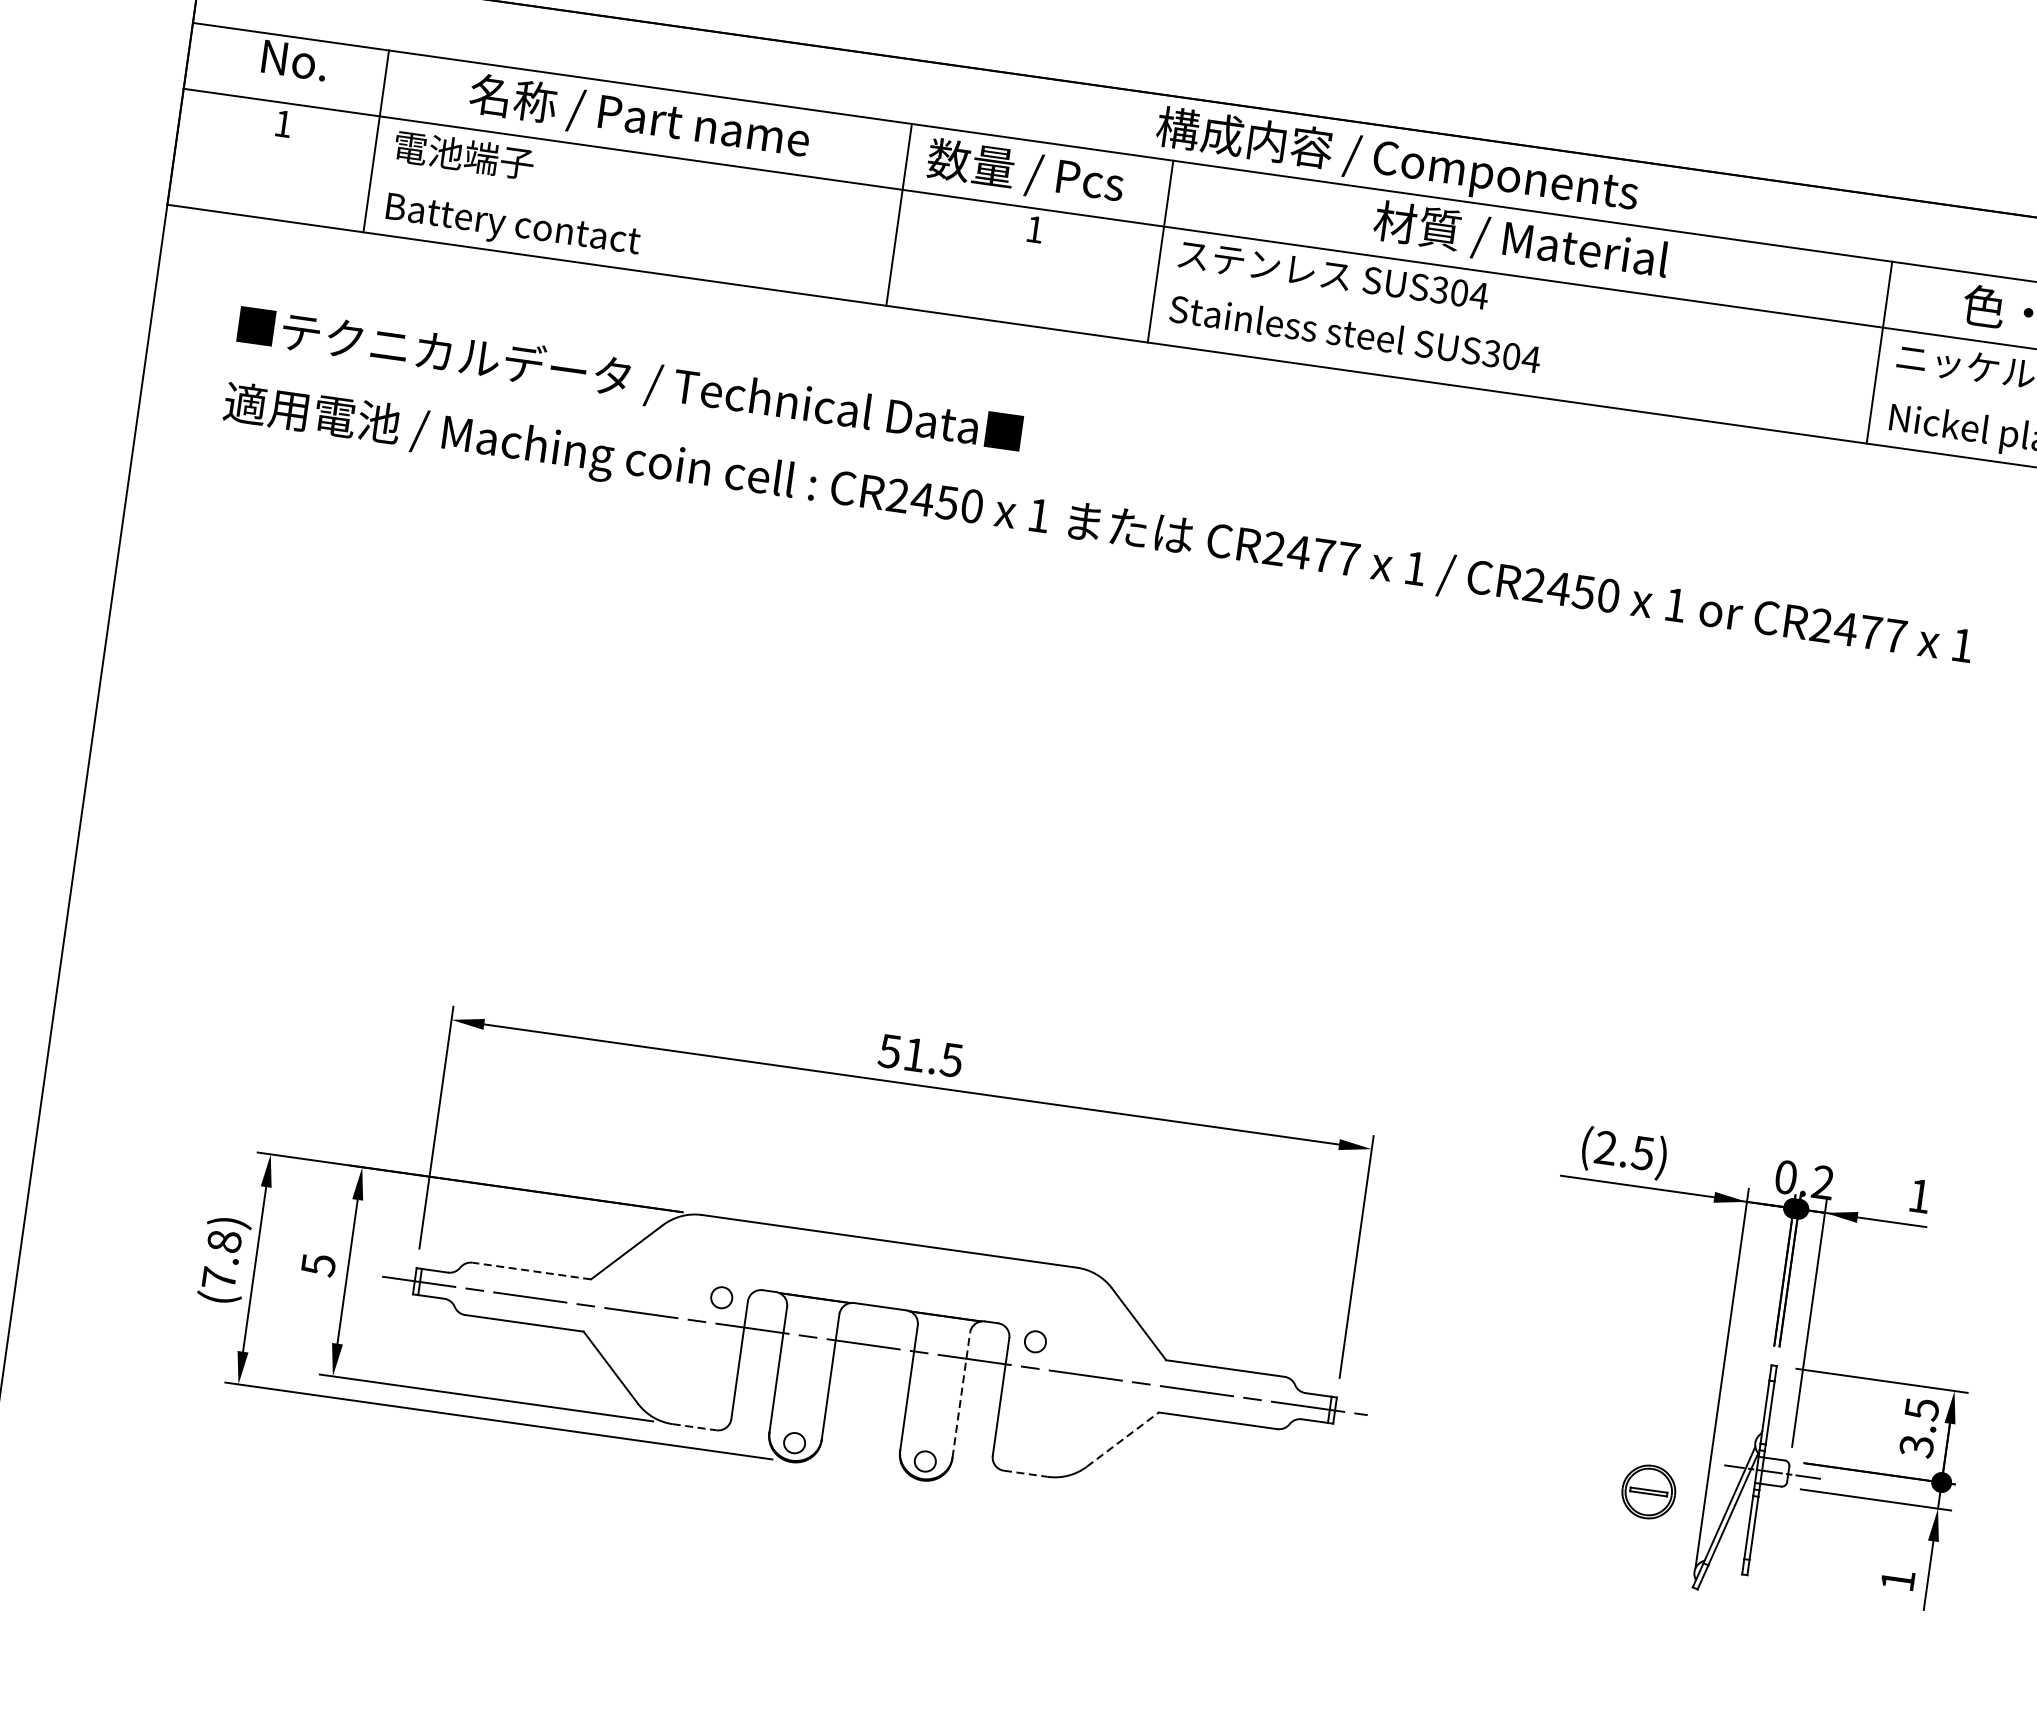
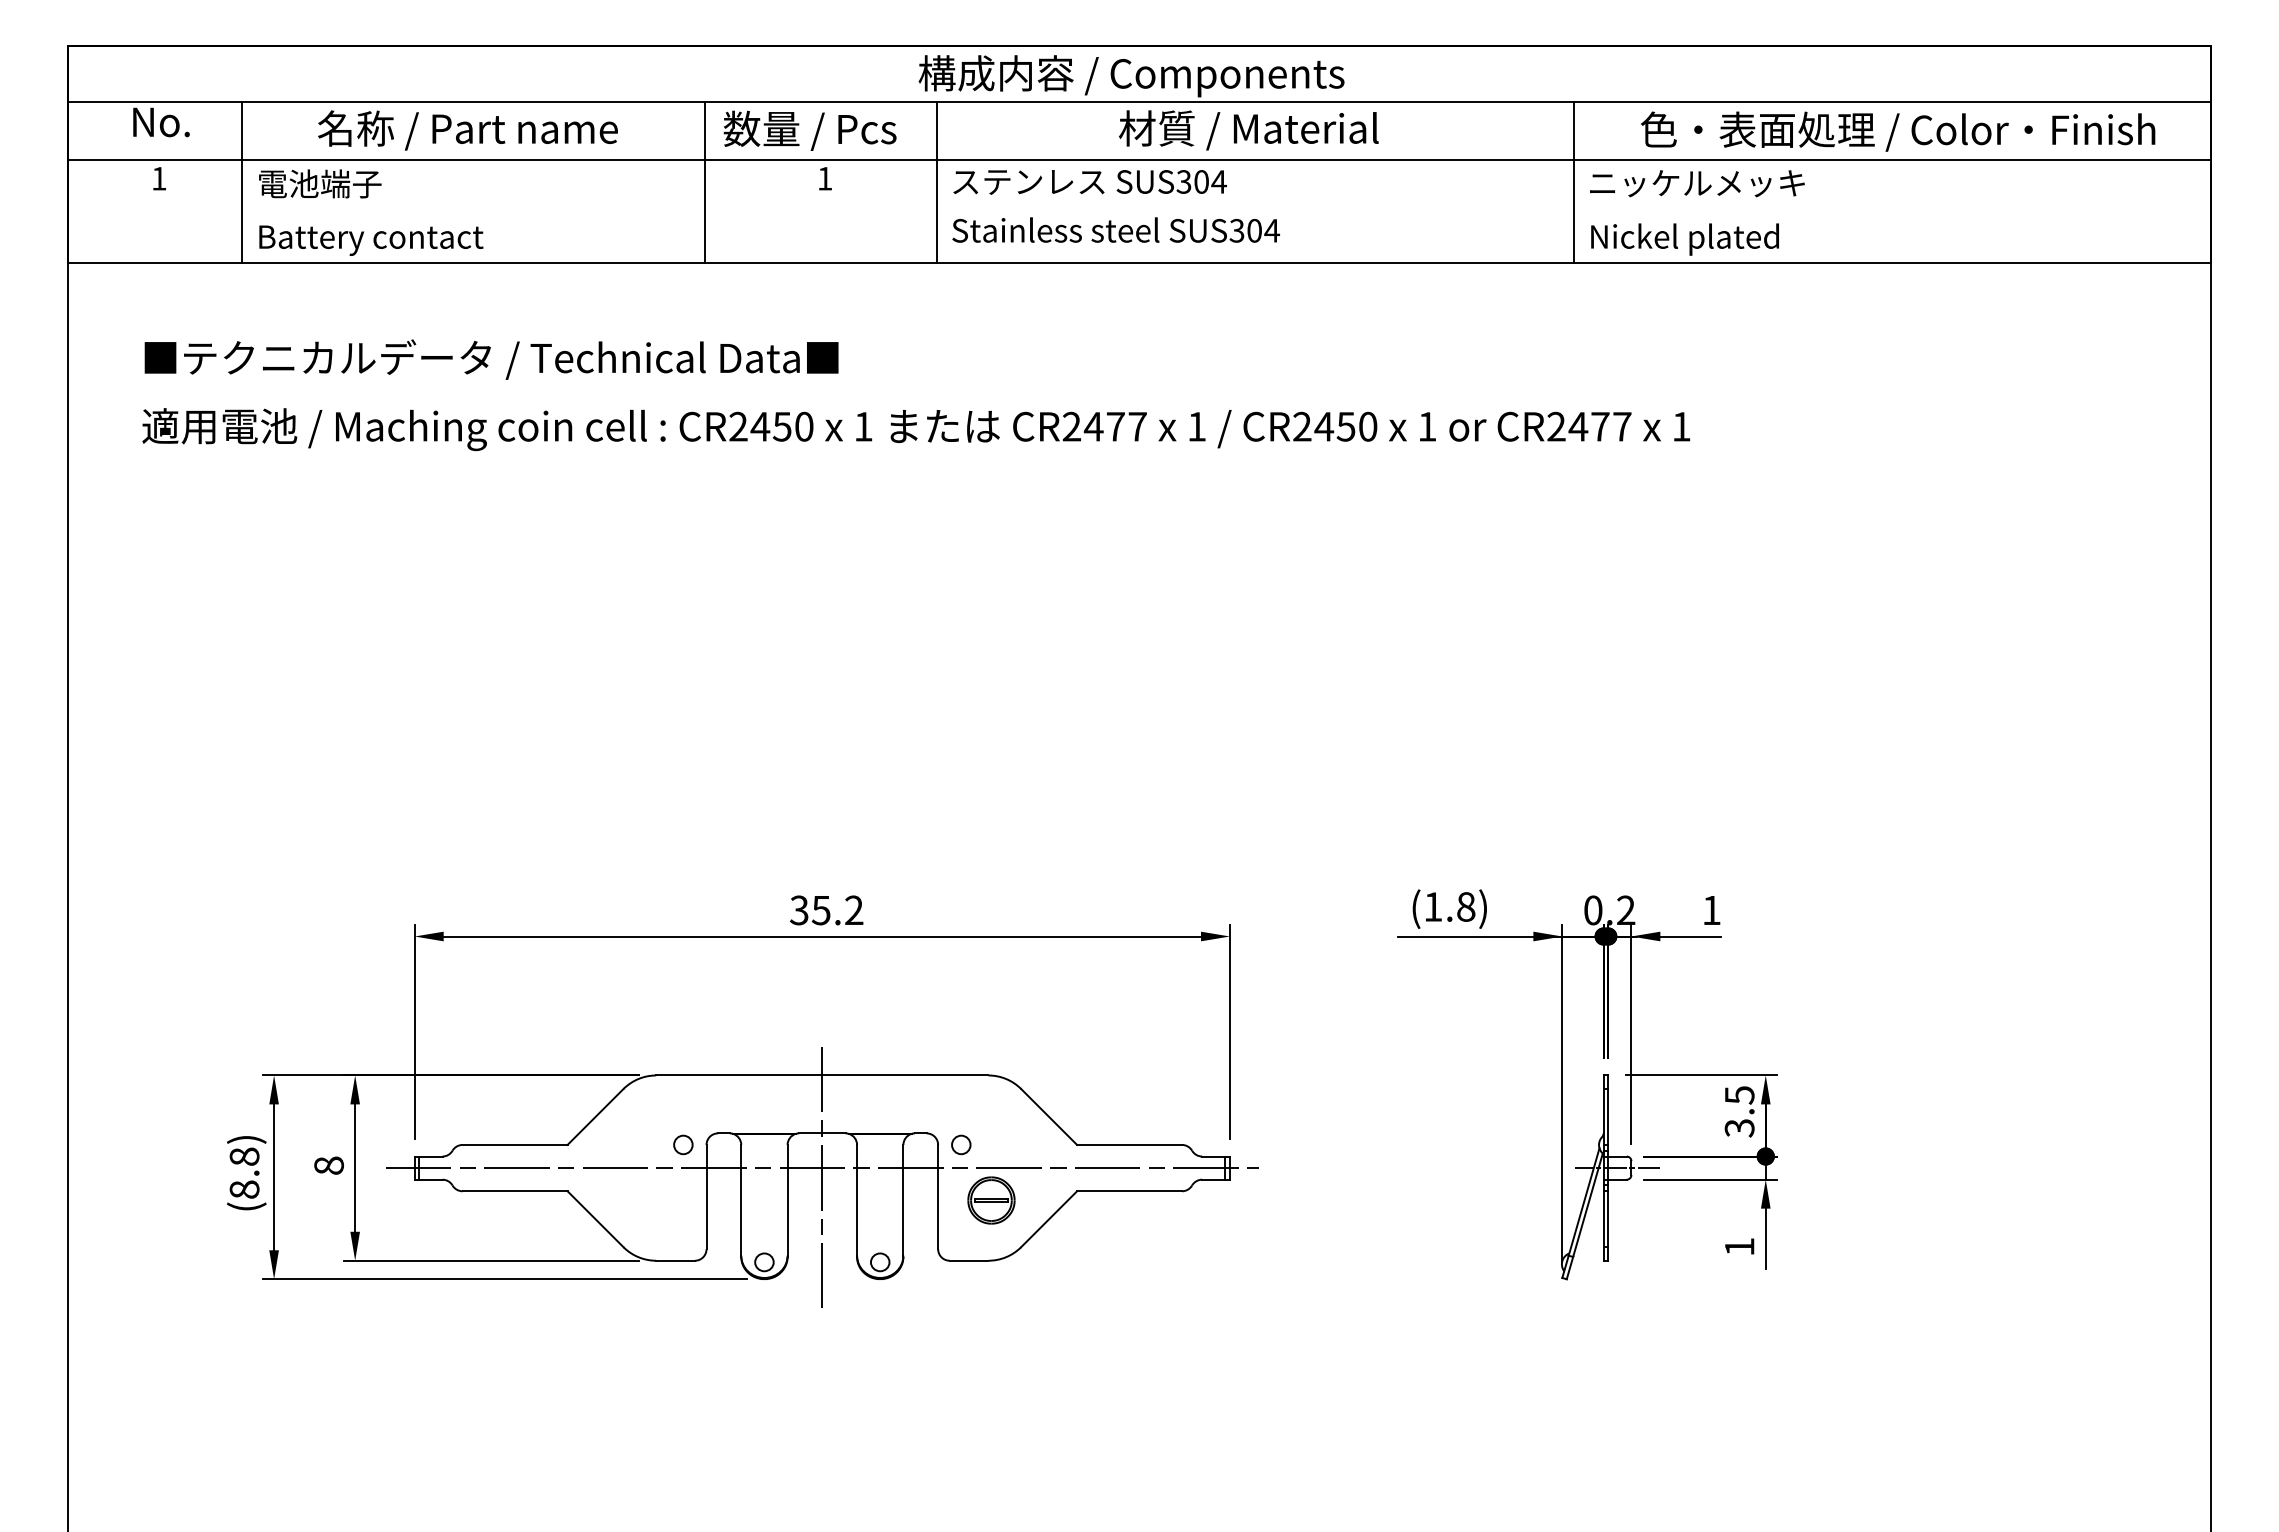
text: (920, 1055) -> (826, 910), 51.5 -> 35.2
text: (1624, 1150) -> (1449, 906), (2.5) -> (1.8)
text: (317, 1264) -> (328, 1165), 5 -> 8
line: (532, 1270) -> (515, 1144), dashed -> solid
text: (219, 1278) -> (244, 1189), (7.8) -> (8.8)
line: (873, 1356) -> (822, 1177), added
line: (961, 1394) -> (903, 1199), dashed -> solid
line: (695, 1427) -> (676, 1260), dashed -> solid
line: (1123, 1439) -> (1049, 1219), dashed -> solid
line: (1026, 1473) -> (969, 1260), dashed -> solid
part: (1648, 1491) -> (991, 1200), moved

